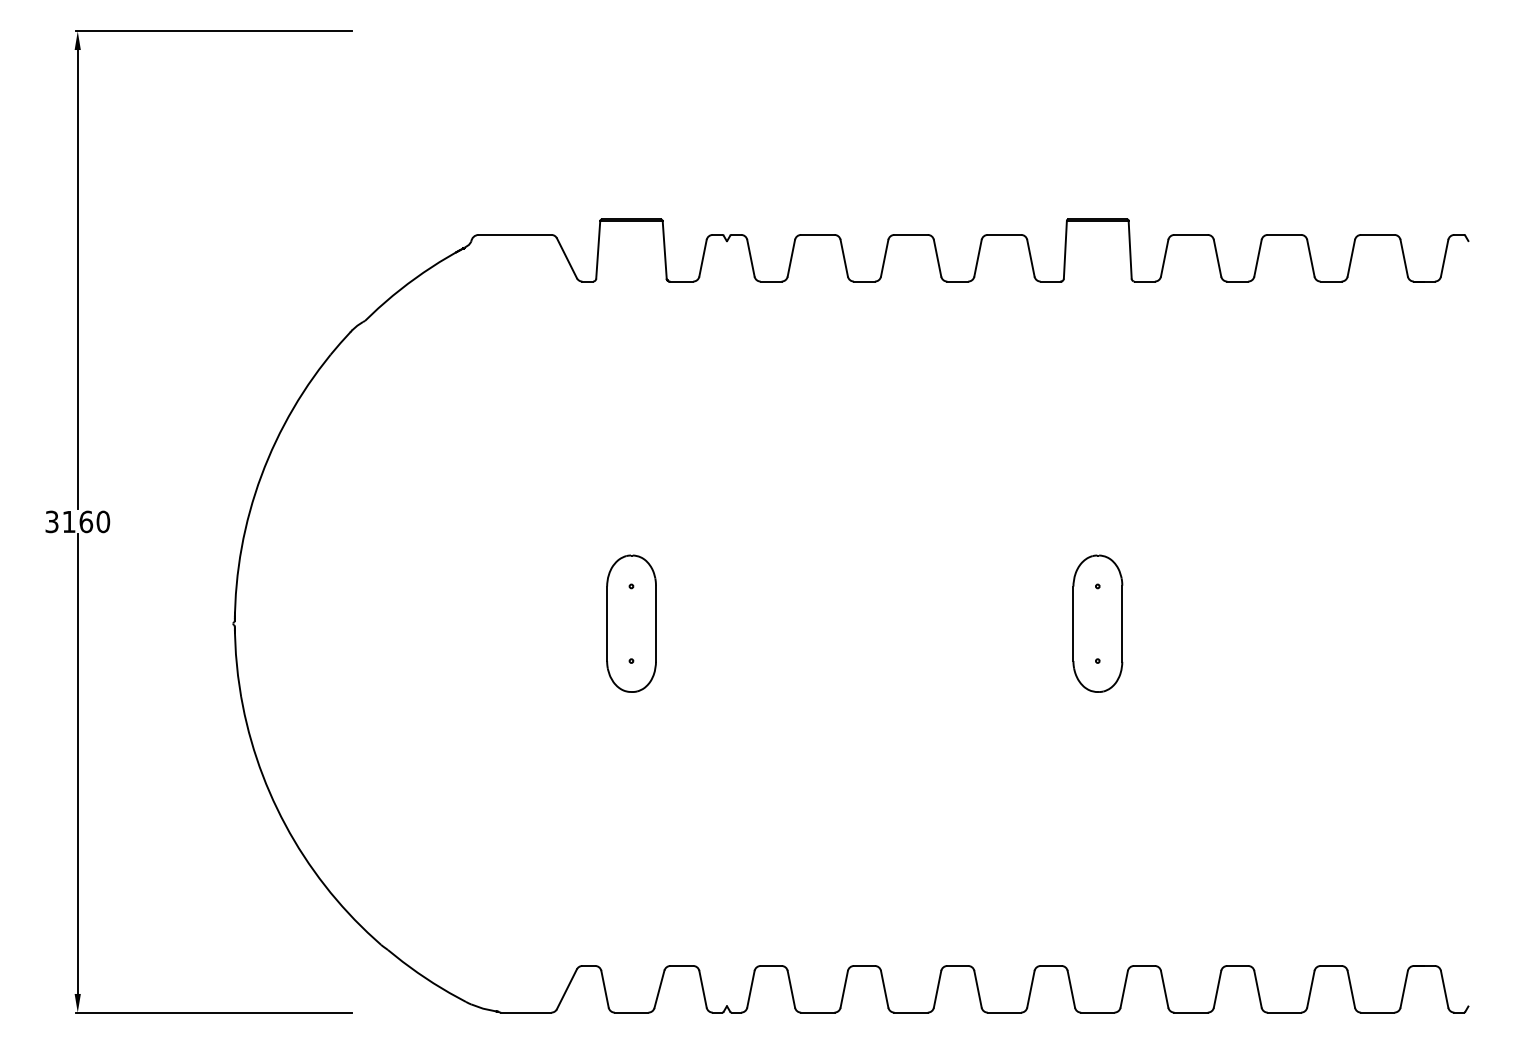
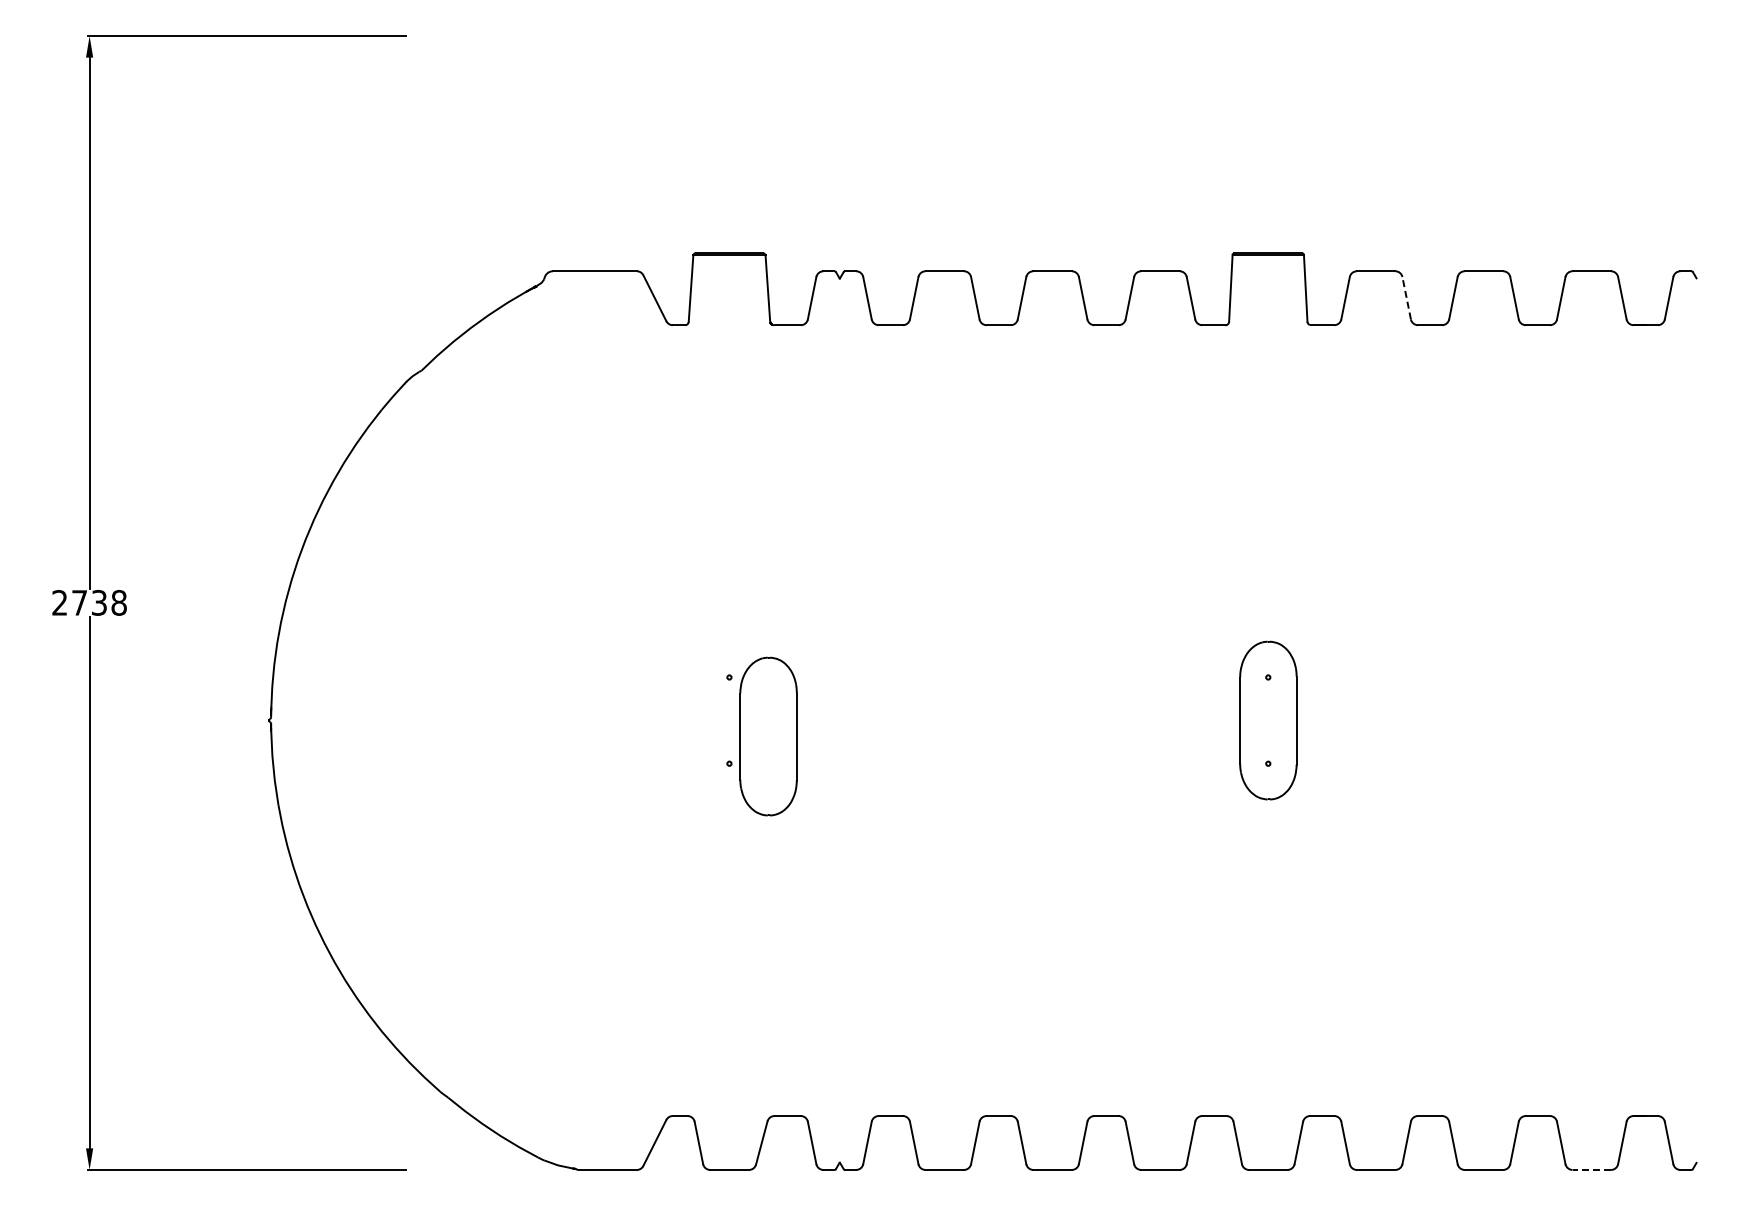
line: (1217, 258) -> (1406, 298), solid -> dashed
text: (77, 521) -> (89, 602), 3160 -> 2738
part: (631, 623) -> (768, 736), moved
line: (1377, 1012) -> (1591, 1169), solid -> dashed

